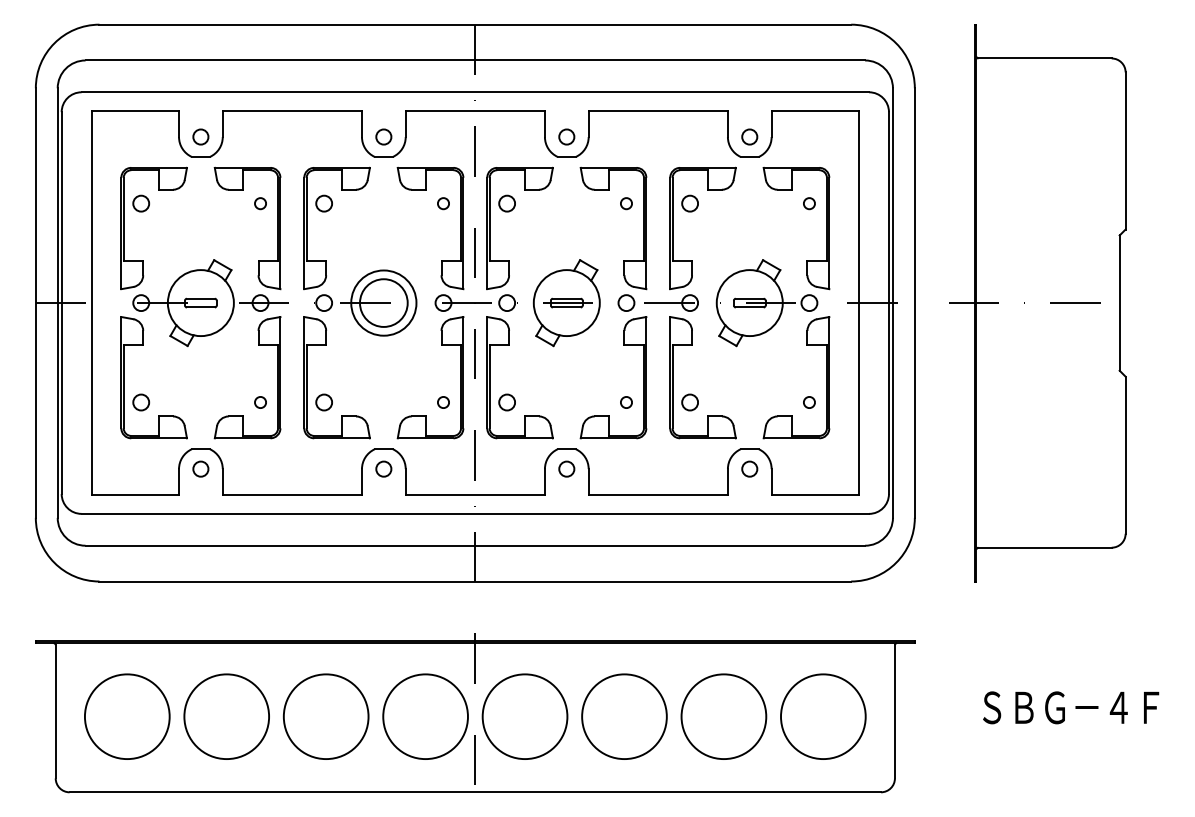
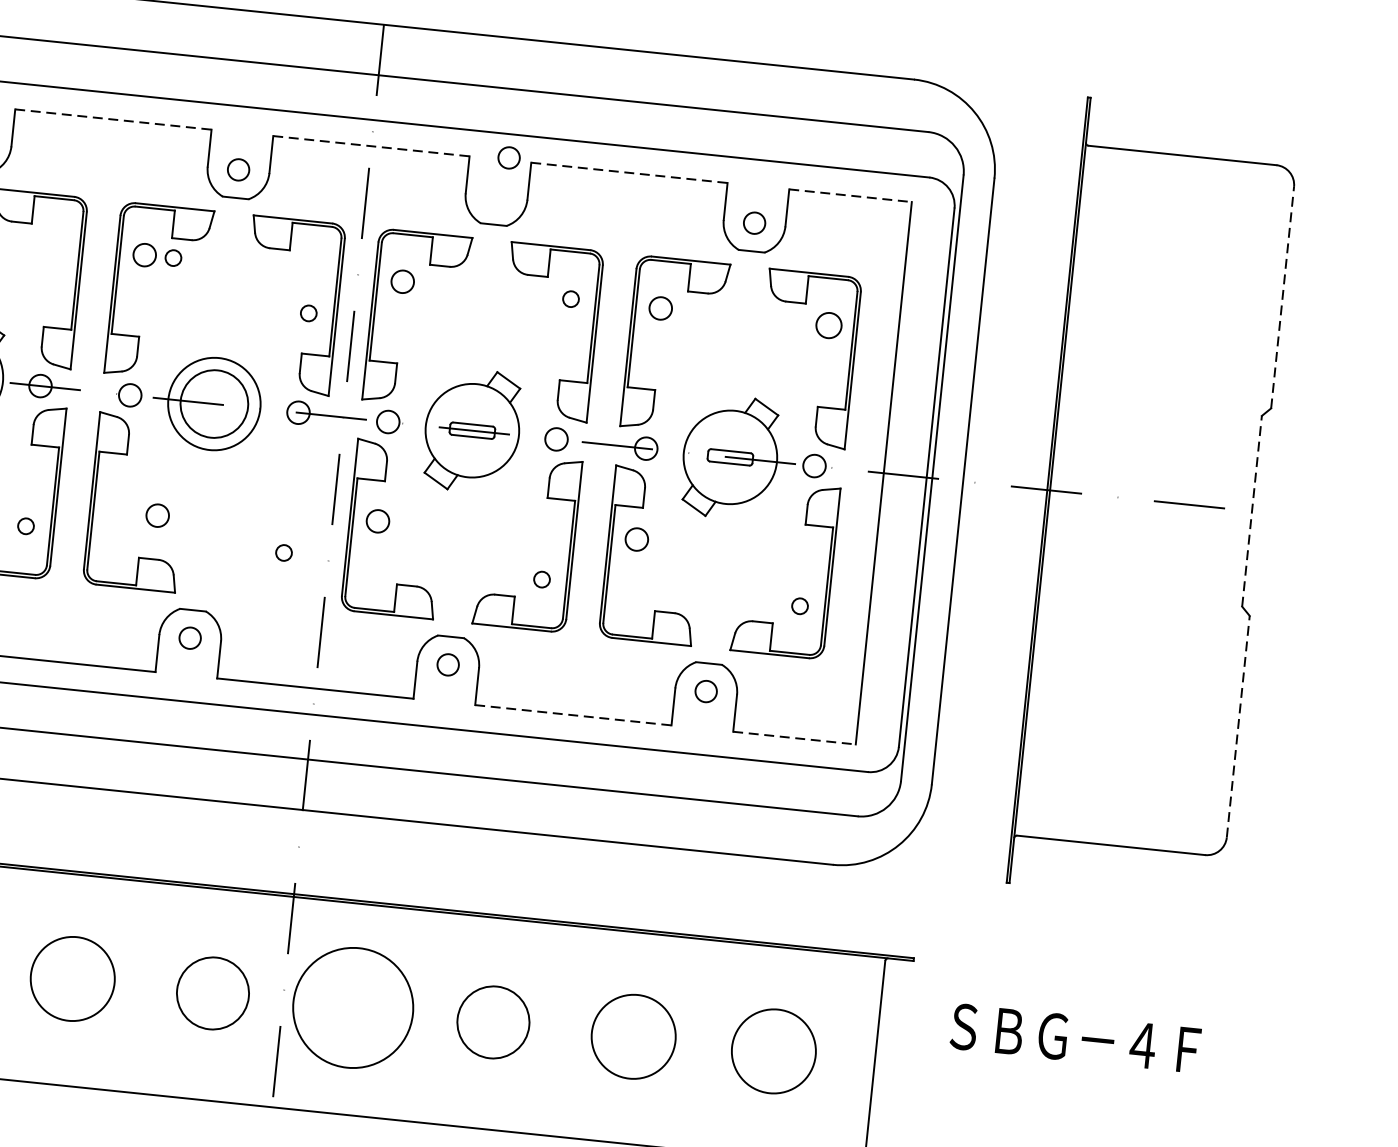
line: (292, 110) -> (113, 119), solid -> dashed
line: (475, 110) -> (371, 145), solid -> dashed
line: (658, 110) -> (629, 172), solid -> dashed
line: (815, 110) -> (851, 195), solid -> dashed
circle: (566, 136) -> (508, 157), moved
line: (1125, 150) -> (1282, 296), solid -> dashed
circle: (260, 203) -> (173, 257), moved
circle: (443, 203) -> (308, 313), moved
circle: (809, 203) -> (829, 325), size x1.6
line: (1119, 303) -> (1251, 511), solid -> dashed
part: (460, 377) -> (311, 520), removed
circle: (323, 402) -> (156, 515), moved
circle: (506, 402) -> (377, 521), moved
circle: (689, 402) -> (636, 539), moved
line: (1125, 455) -> (1238, 727), solid -> dashed
line: (658, 495) -> (573, 715), solid -> dashed
line: (815, 495) -> (795, 738), solid -> dashed
text: (1071, 707) -> (1076, 1038), moved
circle: (325, 716) -> (71, 978), size x0.7
circle: (425, 716) -> (212, 993), size x0.6
circle: (624, 716) -> (493, 1022), size x0.6
circle: (723, 716) -> (633, 1036), size x0.7
circle: (823, 716) -> (774, 1051), size x0.7

